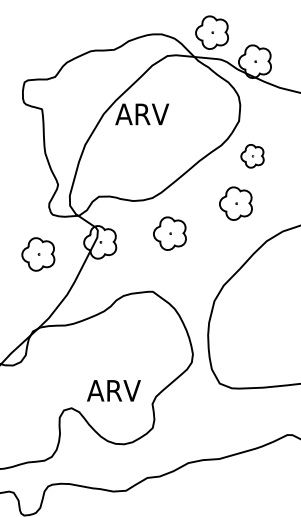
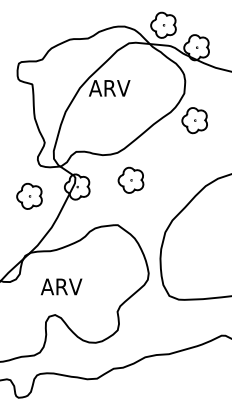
part: (252, 156) -> (194, 120), size x1.43
part: (235, 203) -> (181, 157), removed
text: (113, 390) -> (61, 286), moved

